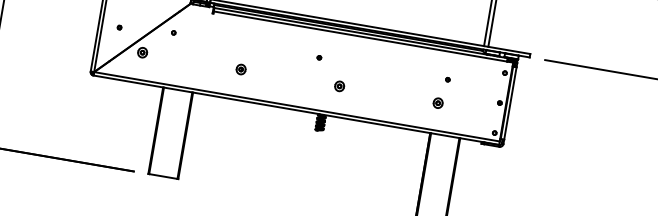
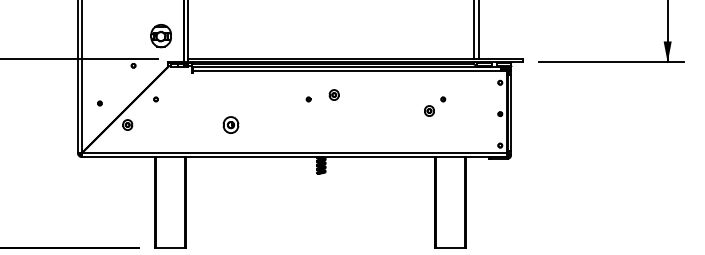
part: (240, 68) -> (230, 124), size x1.6
part: (339, 85) -> (333, 94), moved
part: (438, 102) -> (429, 110), moved

